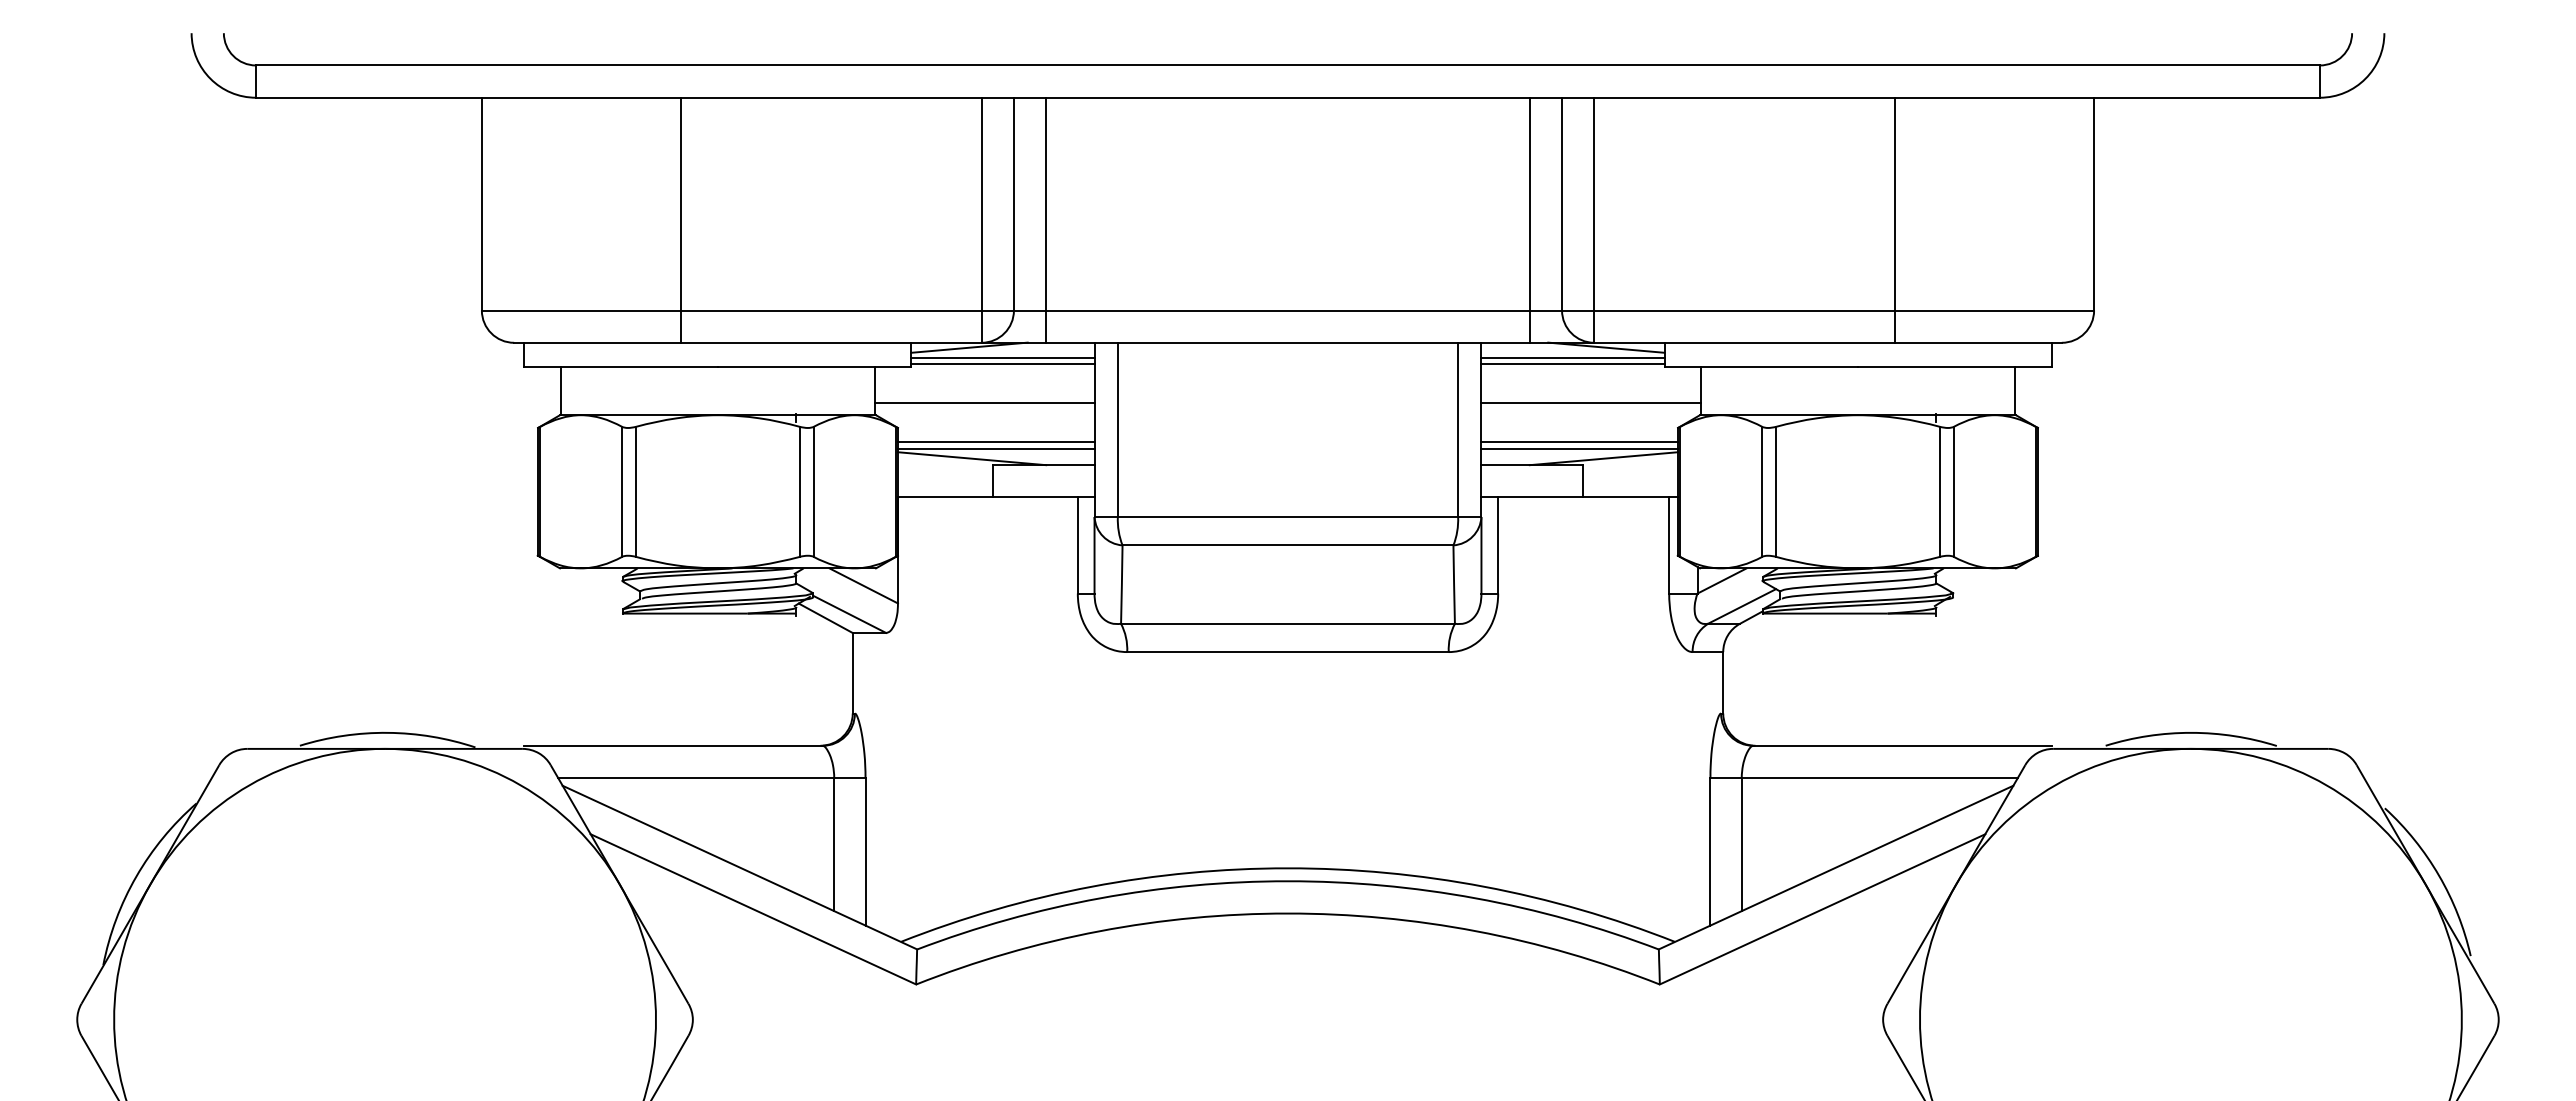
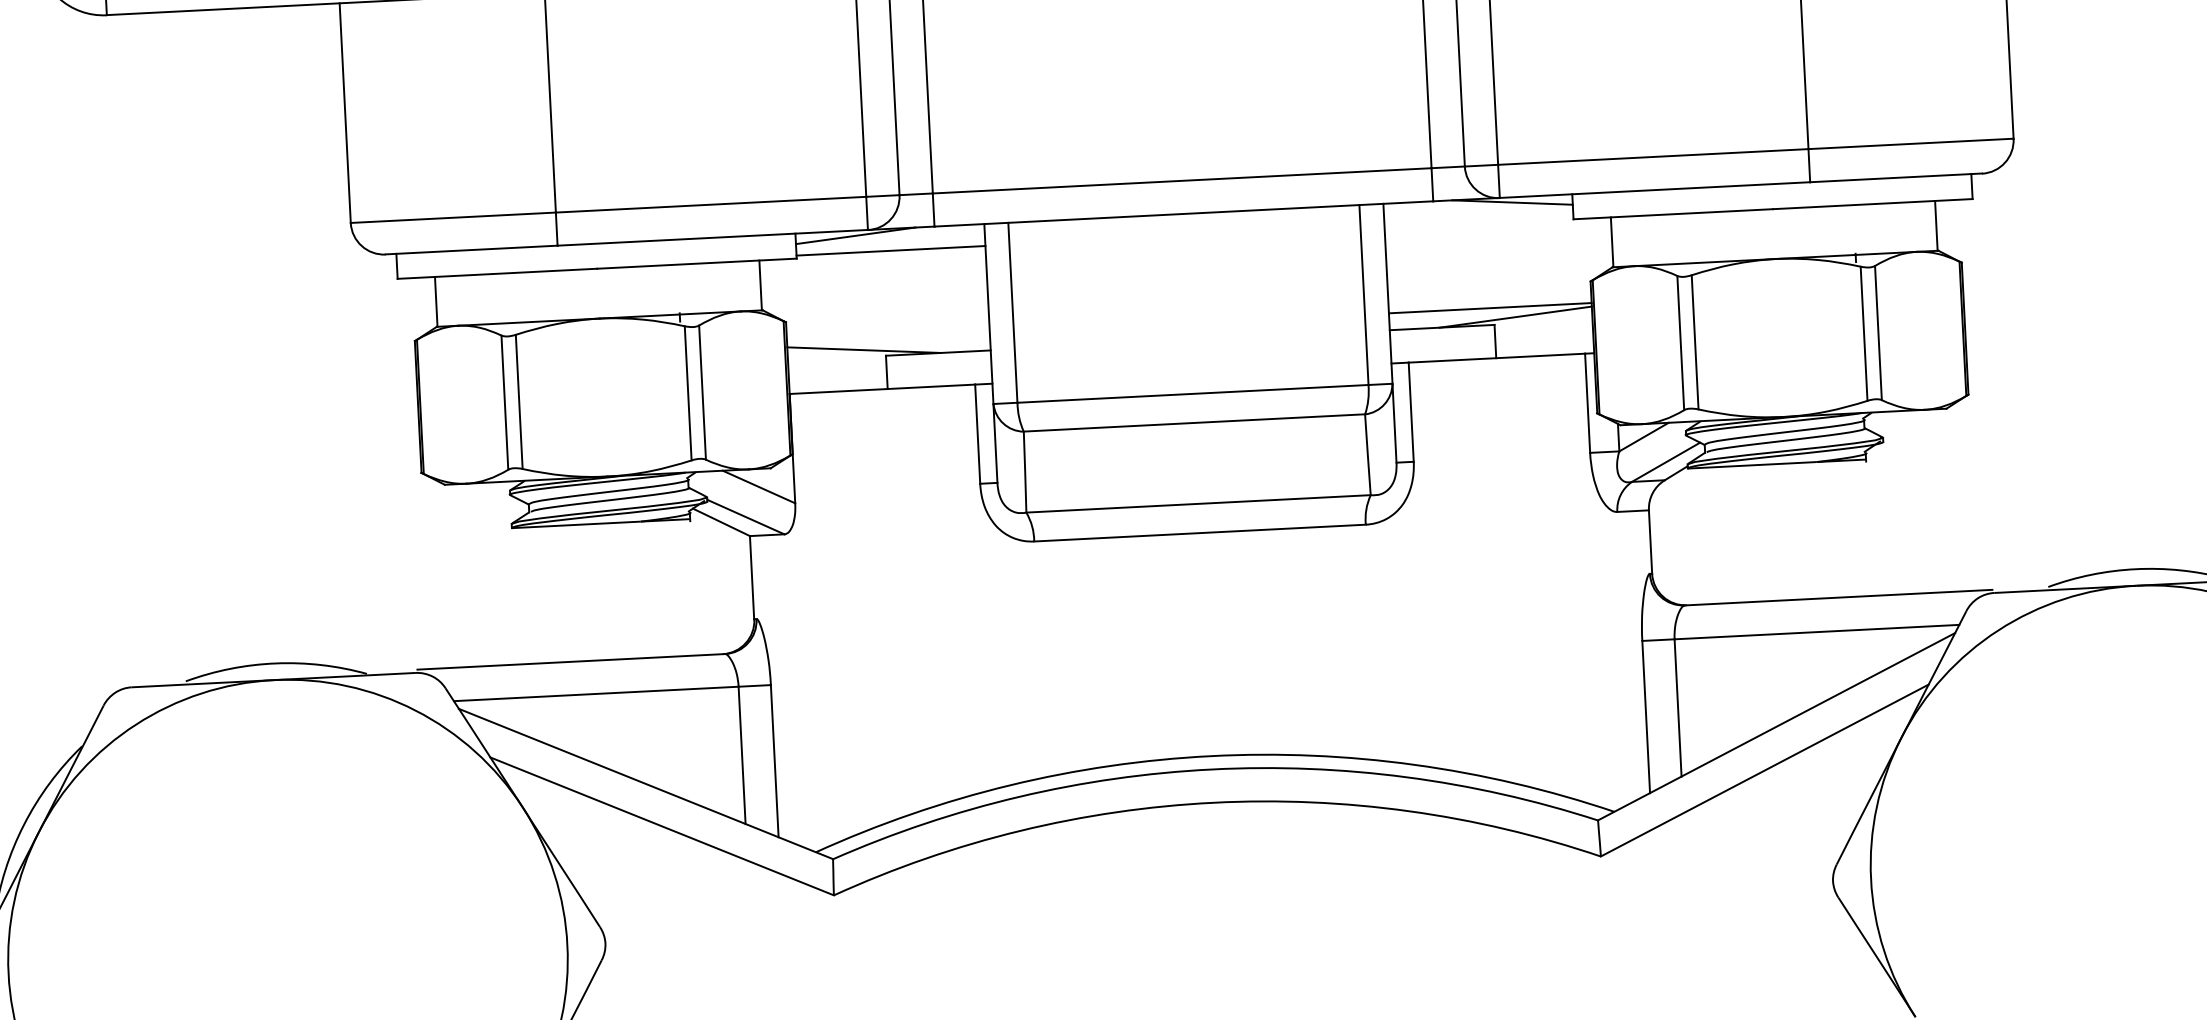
line: (1002, 357) -> (890, 244), removed
line: (1572, 357) -> (1478, 214), removed
line: (1572, 363) -> (1478, 220), removed
line: (984, 403) -> (874, 292), removed
line: (1590, 403) -> (1499, 260), removed
line: (995, 442) -> (887, 332), removed
line: (1579, 442) -> (1489, 301), removed
line: (995, 448) -> (887, 338), removed

